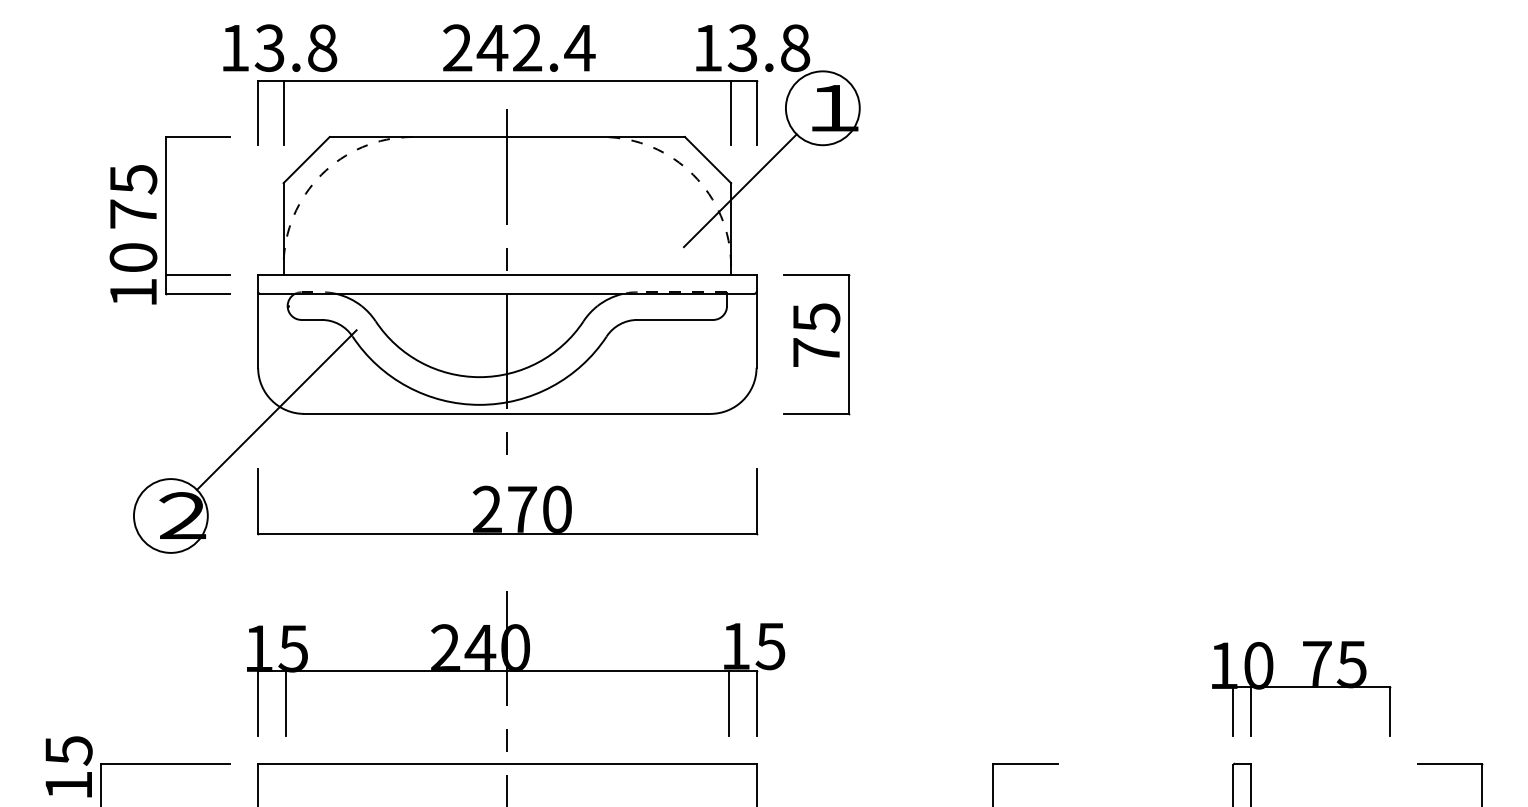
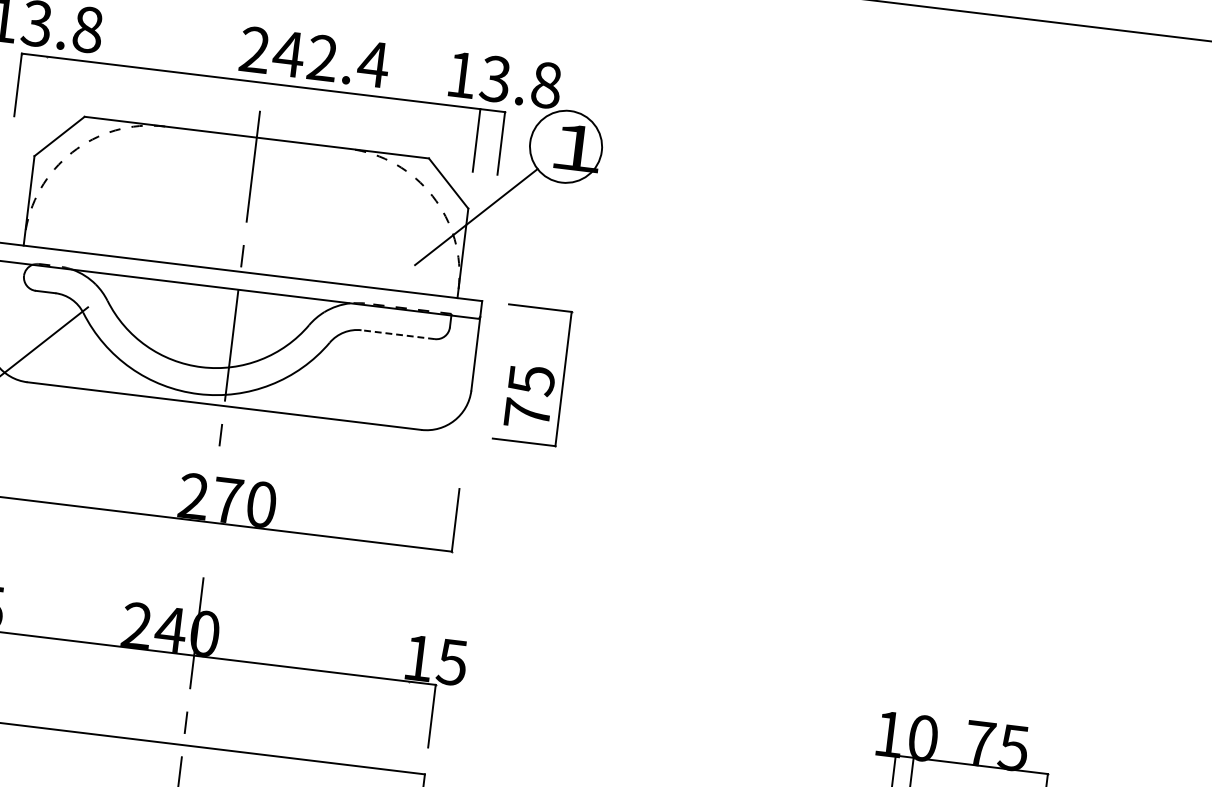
text: (519, 47) -> (314, 56), moved
line: (283, 112) -> (42, 87), removed
line: (675, 319) -> (398, 334), solid -> dashed
text: (816, 334) -> (529, 396), moved
line: (728, 703) -> (404, 712), removed

